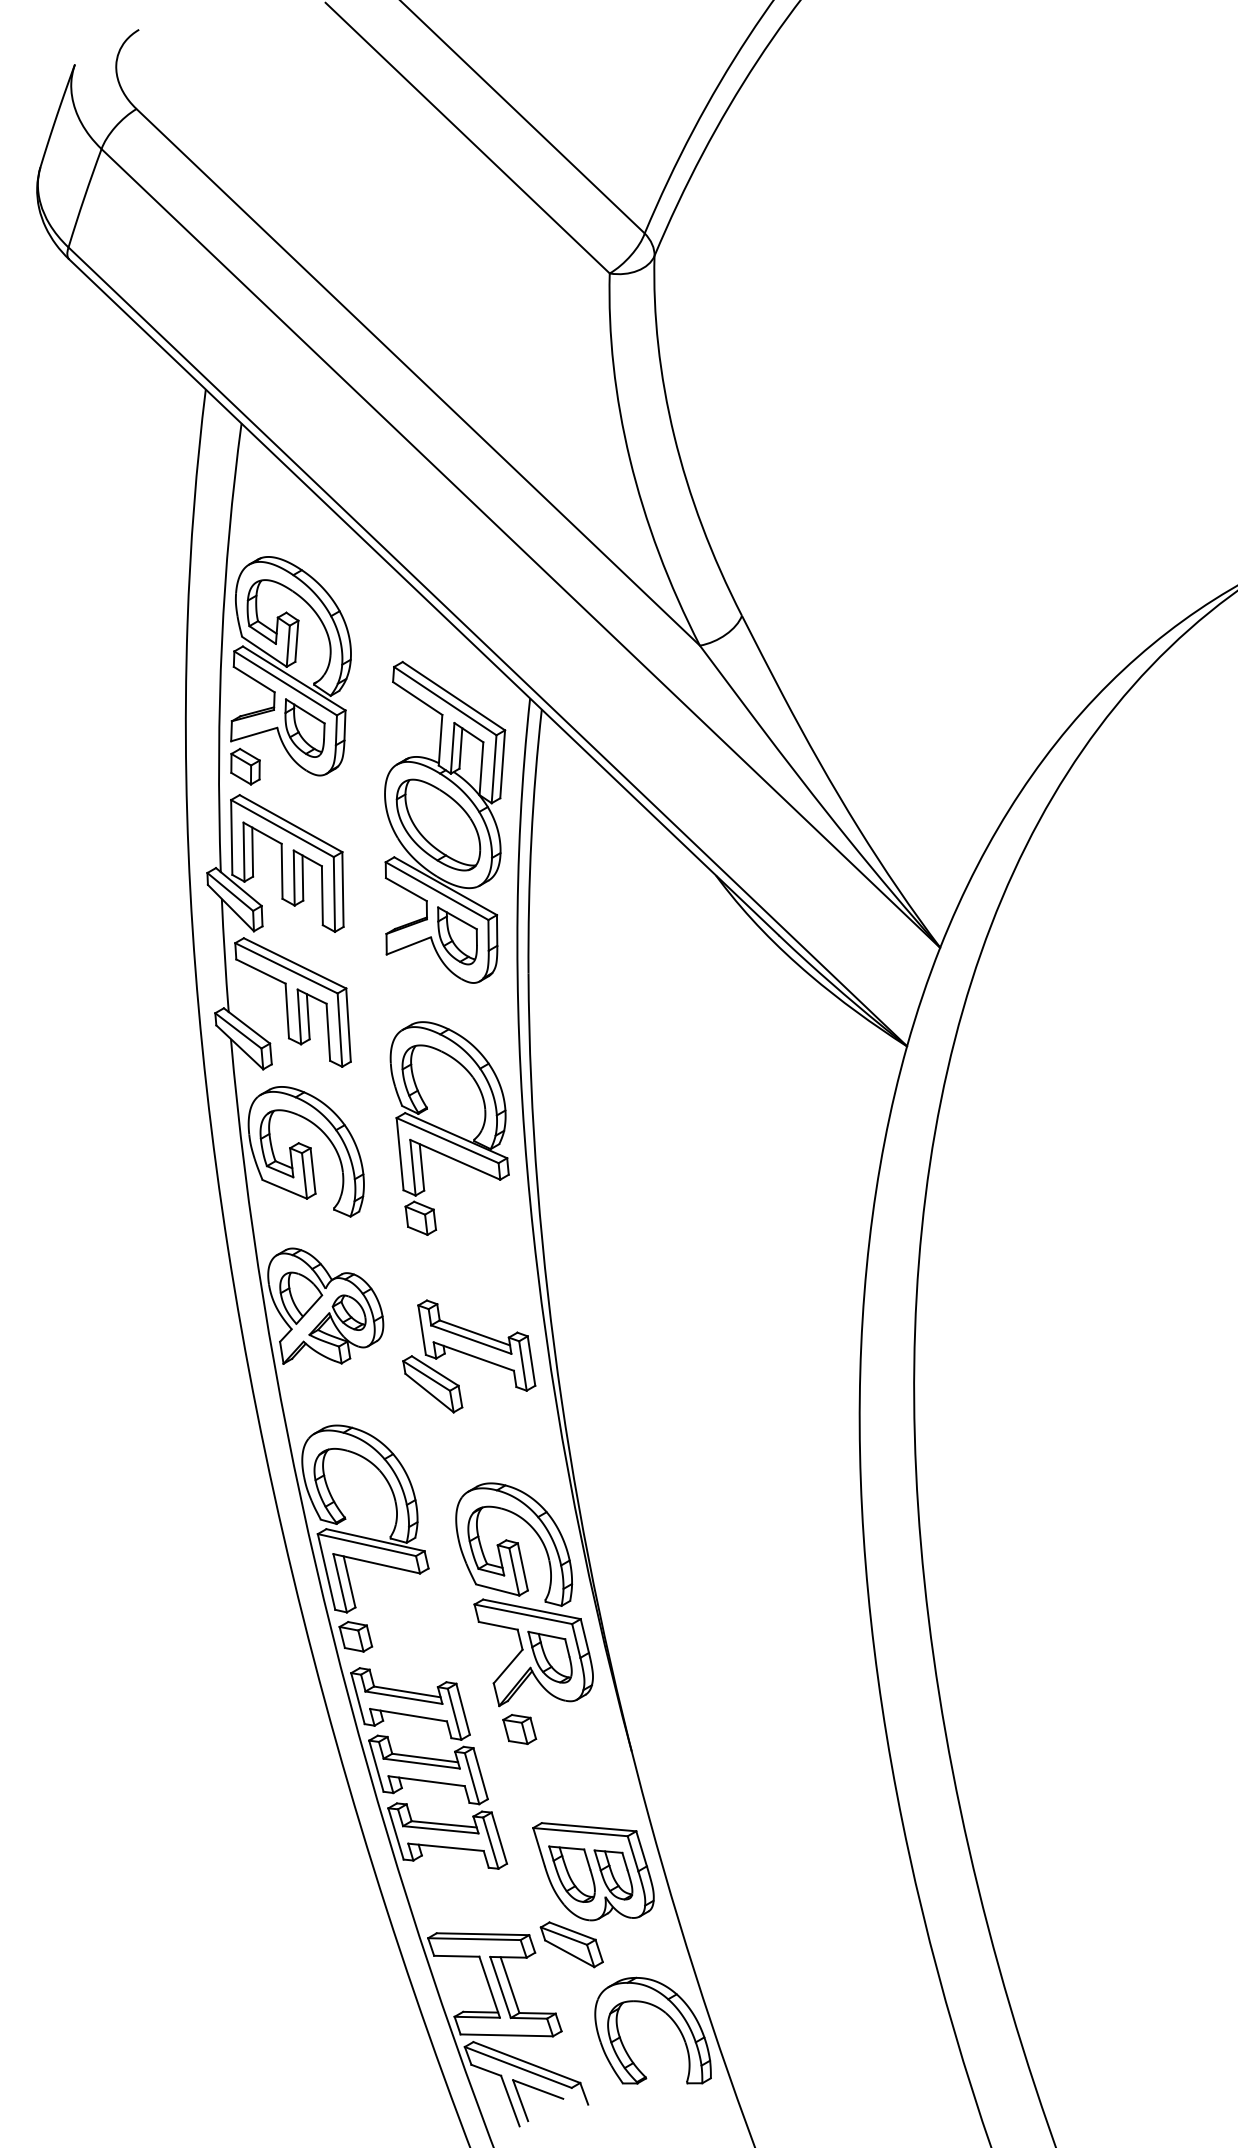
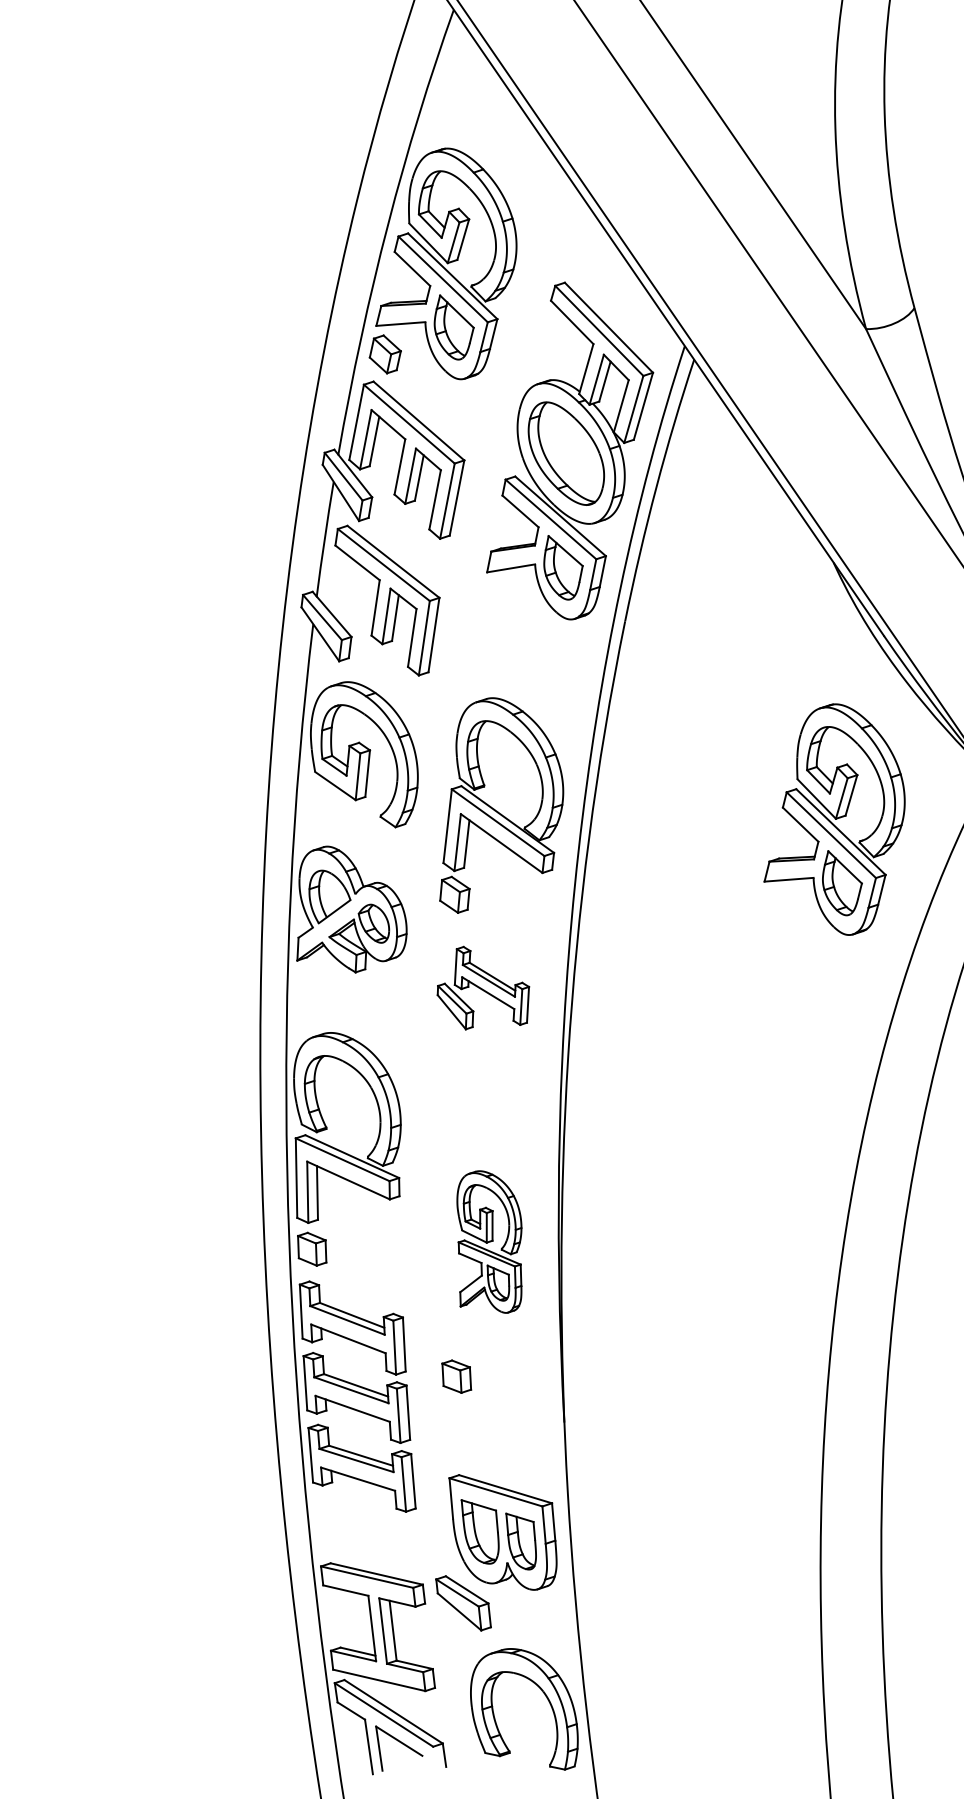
part: (773, 1119) -> (839, 819), added
part: (449, 1128) -> (502, 810), moved
part: (469, 1356) -> (485, 992), size x0.7
part: (524, 1594) -> (490, 1242), size x0.6

